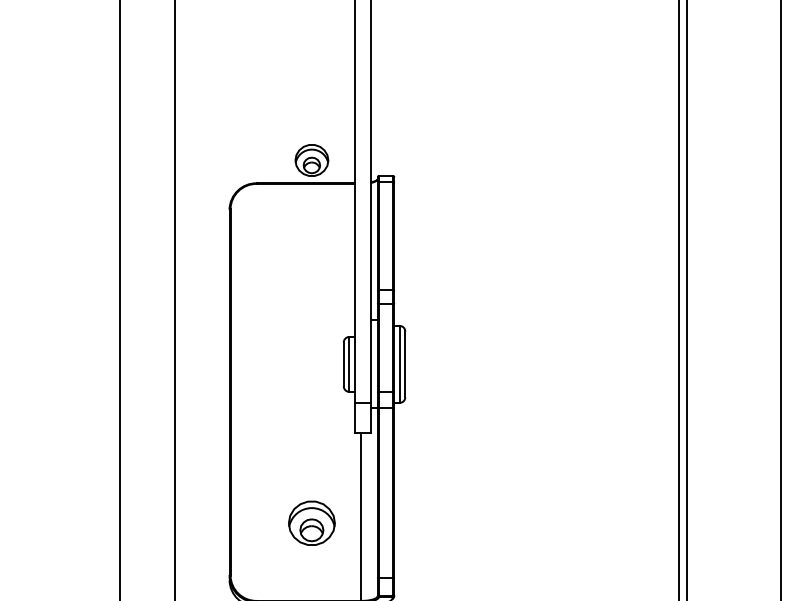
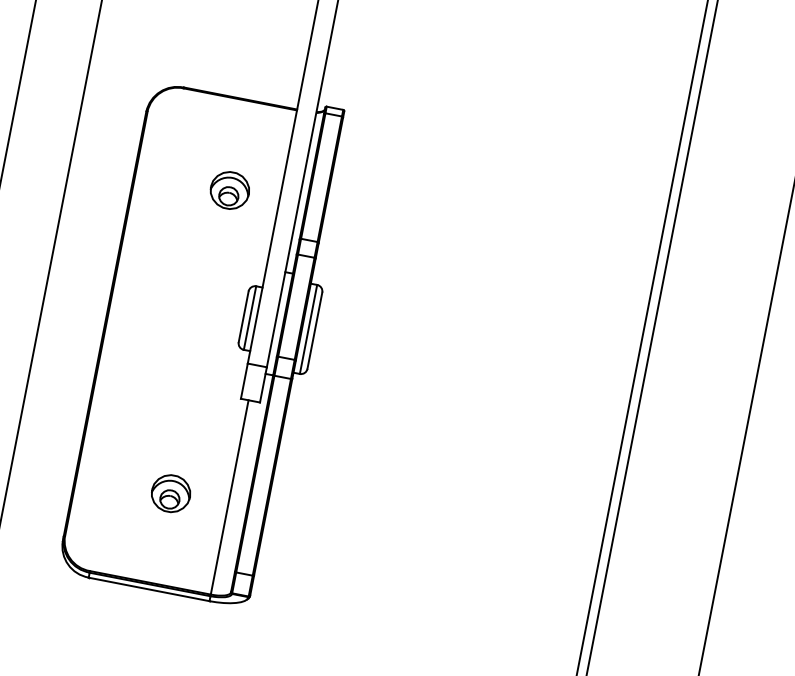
part: (311, 160) -> (229, 190), moved
part: (311, 523) -> (170, 493), size x0.71

